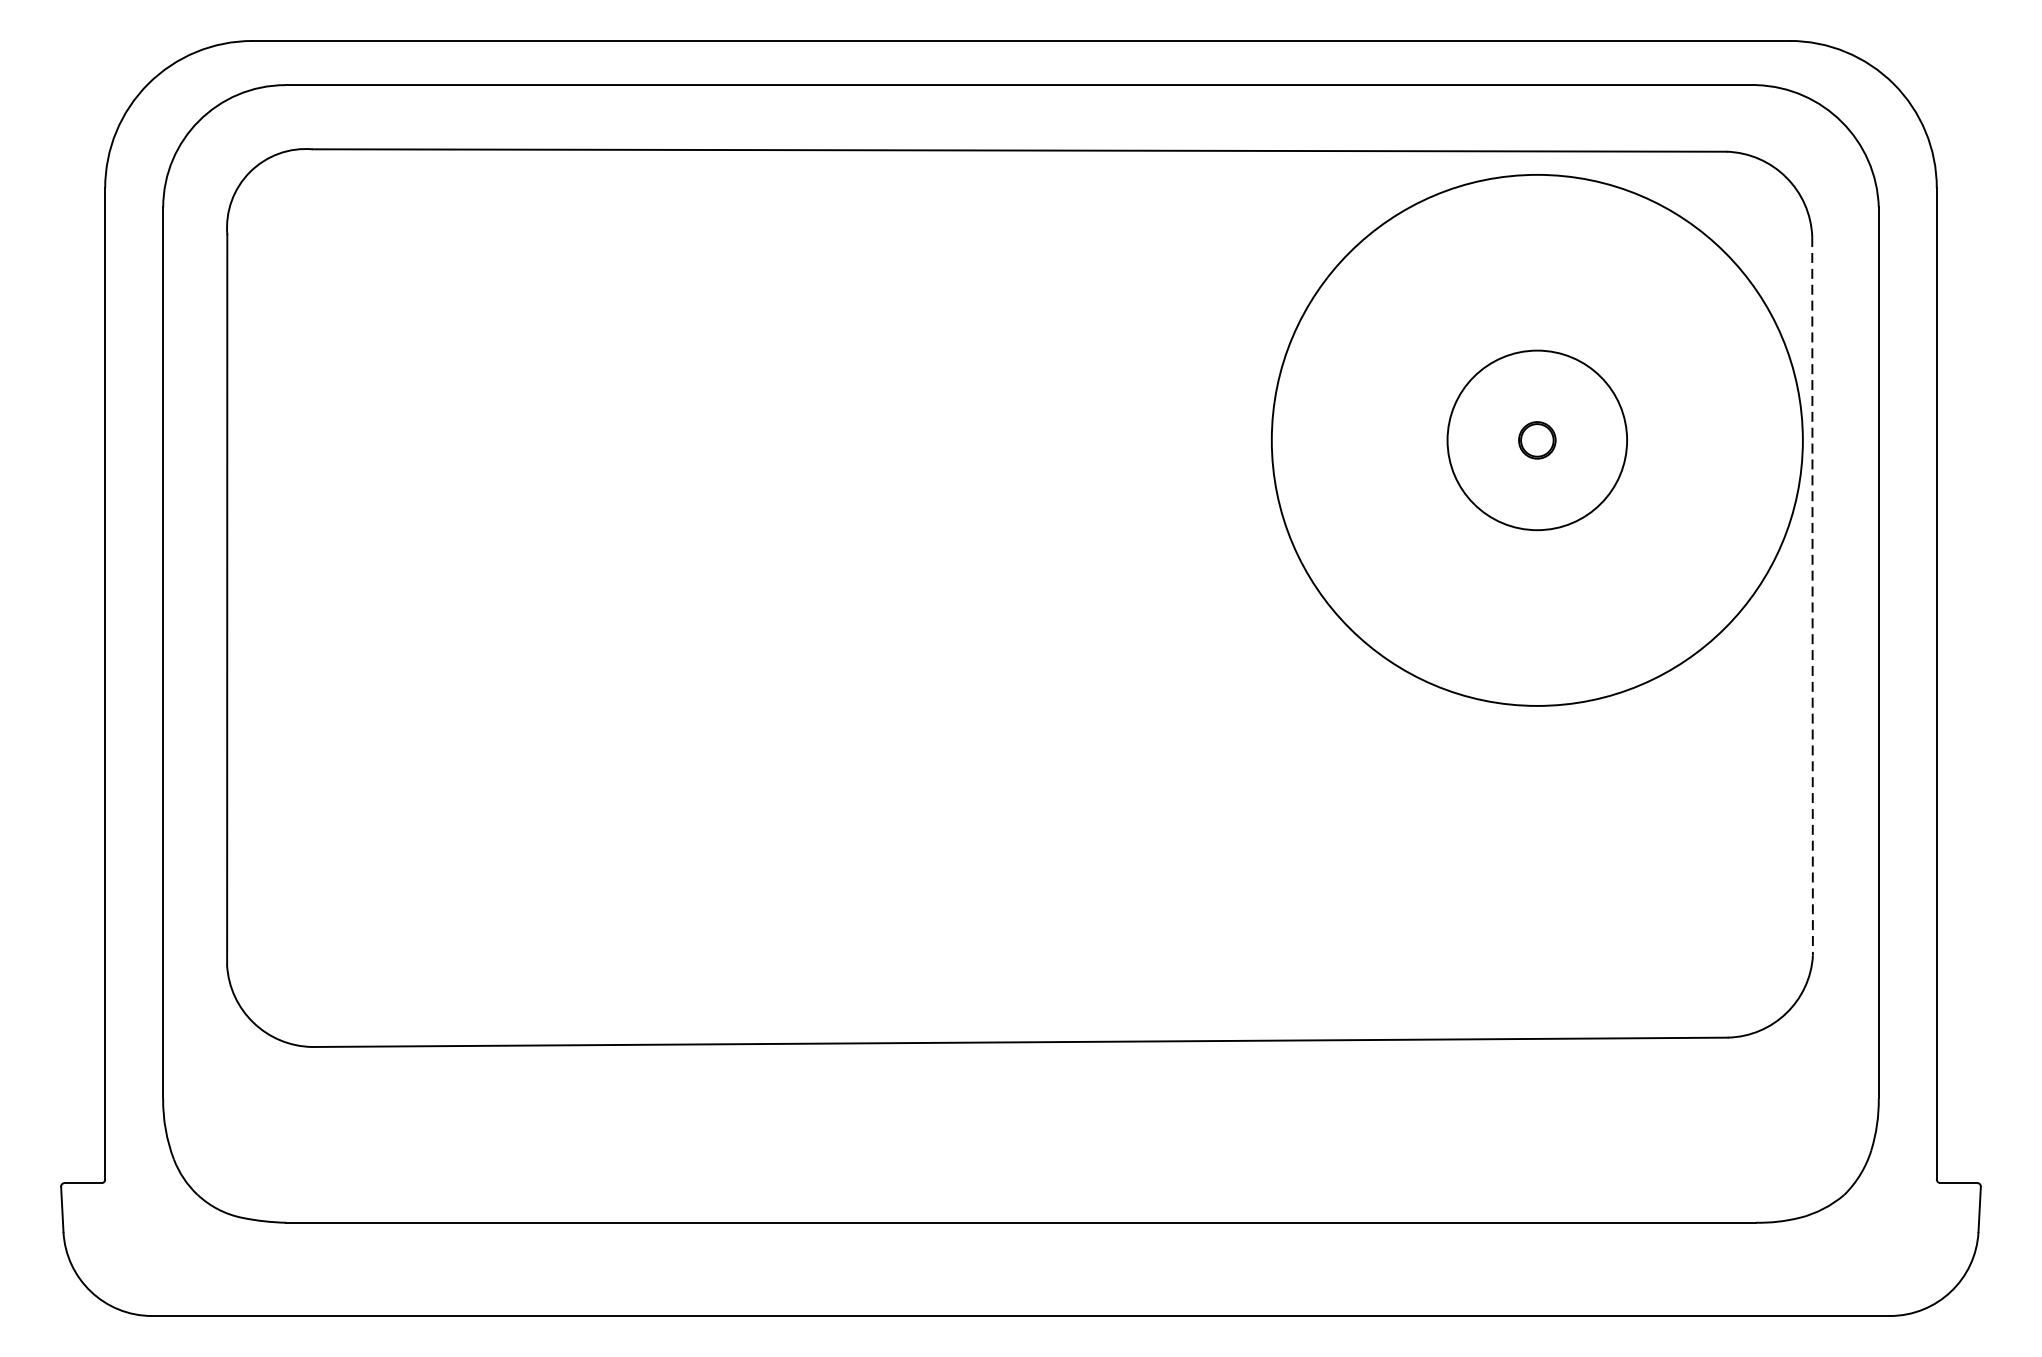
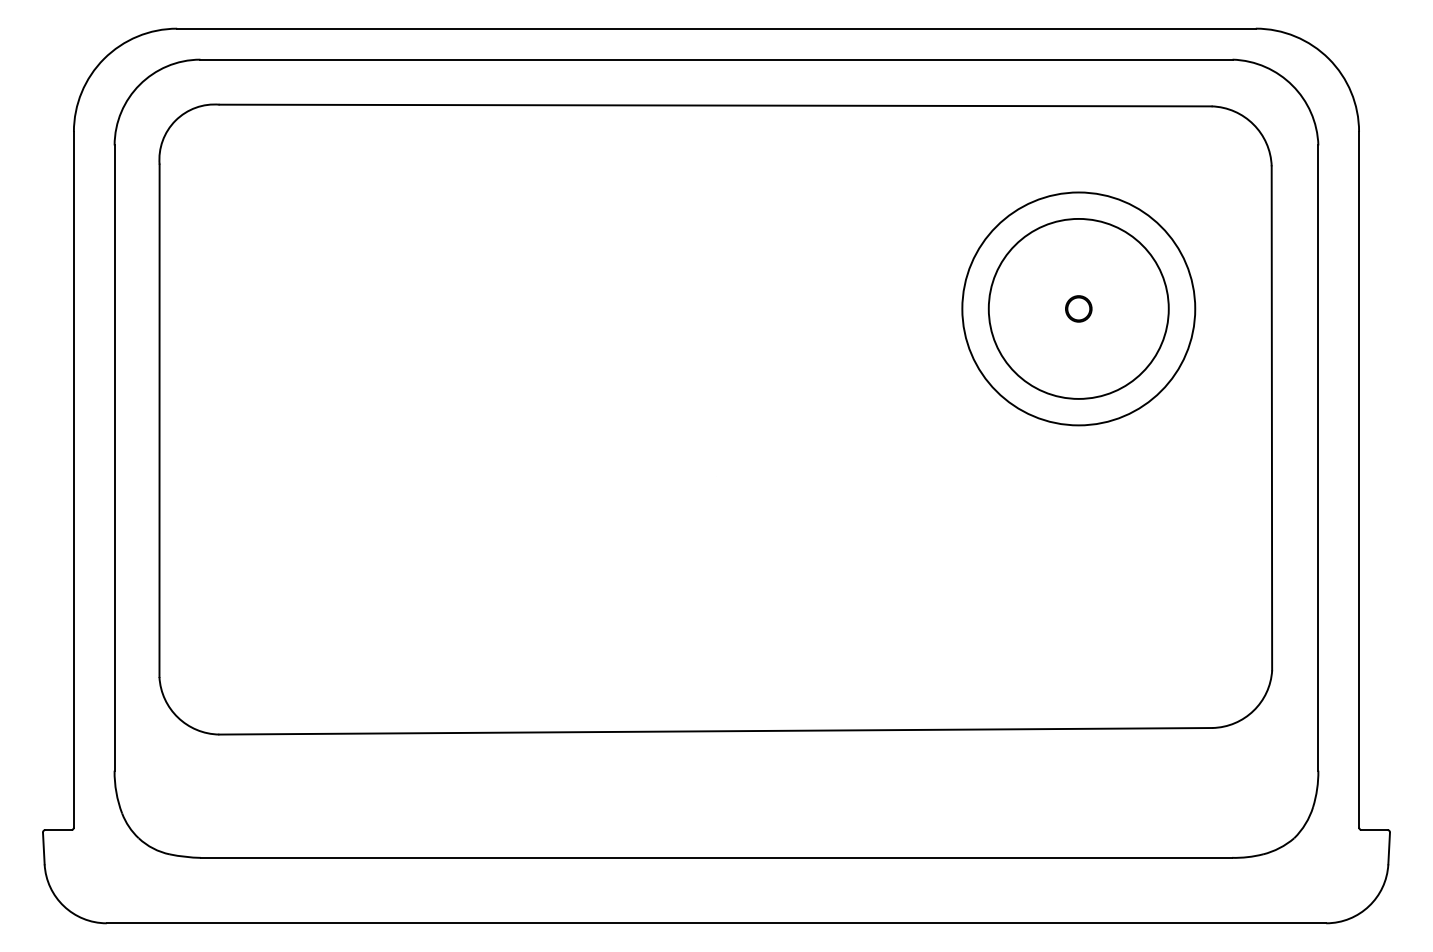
circle: (1536, 439) -> (1078, 308), size x0.62
circle: (1536, 439) -> (1078, 308), size x1.43
line: (1811, 596) -> (1271, 418), dashed -> solid

